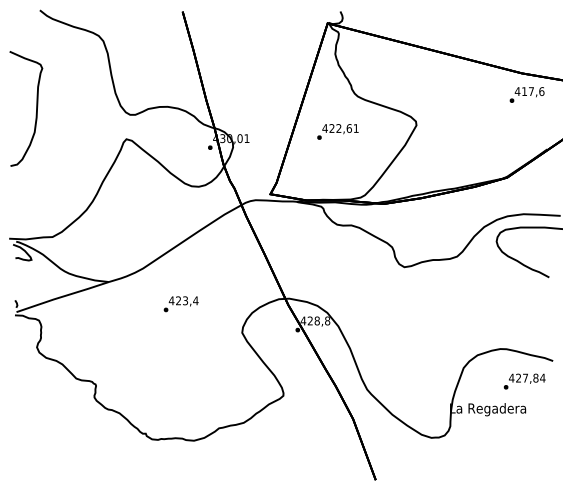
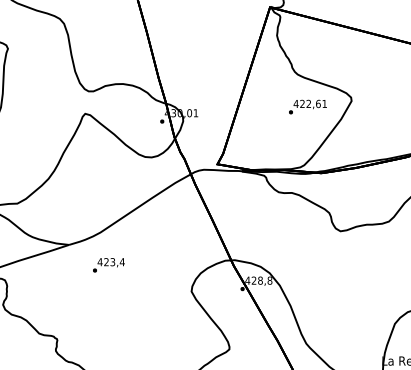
text: (337, 131) -> (307, 106), moved
text: (180, 304) -> (108, 265), moved

